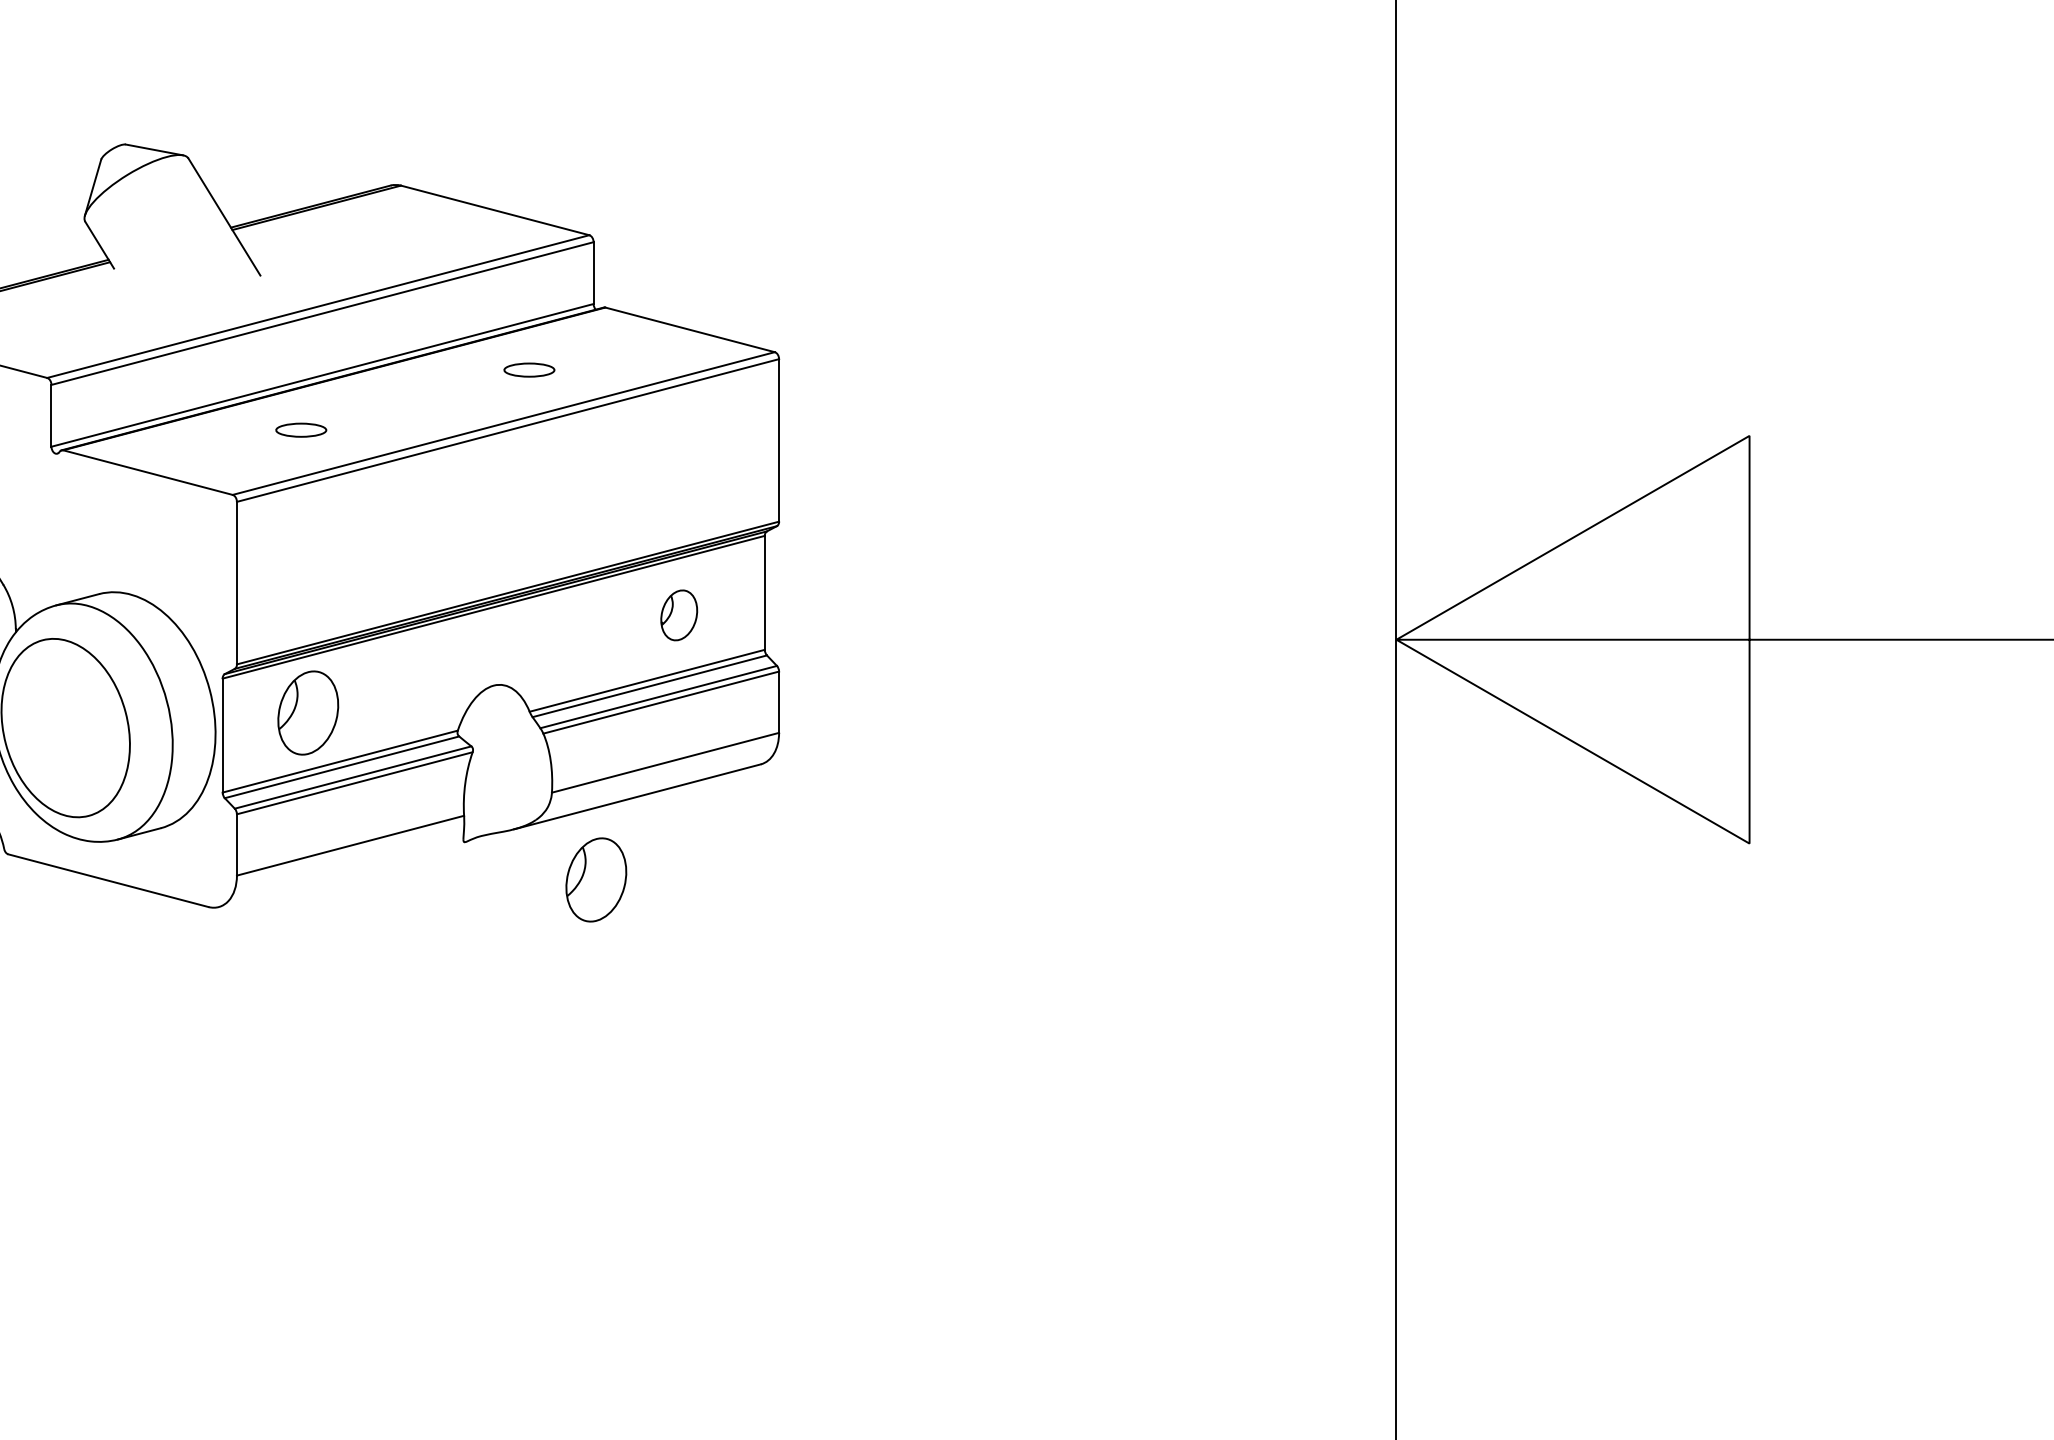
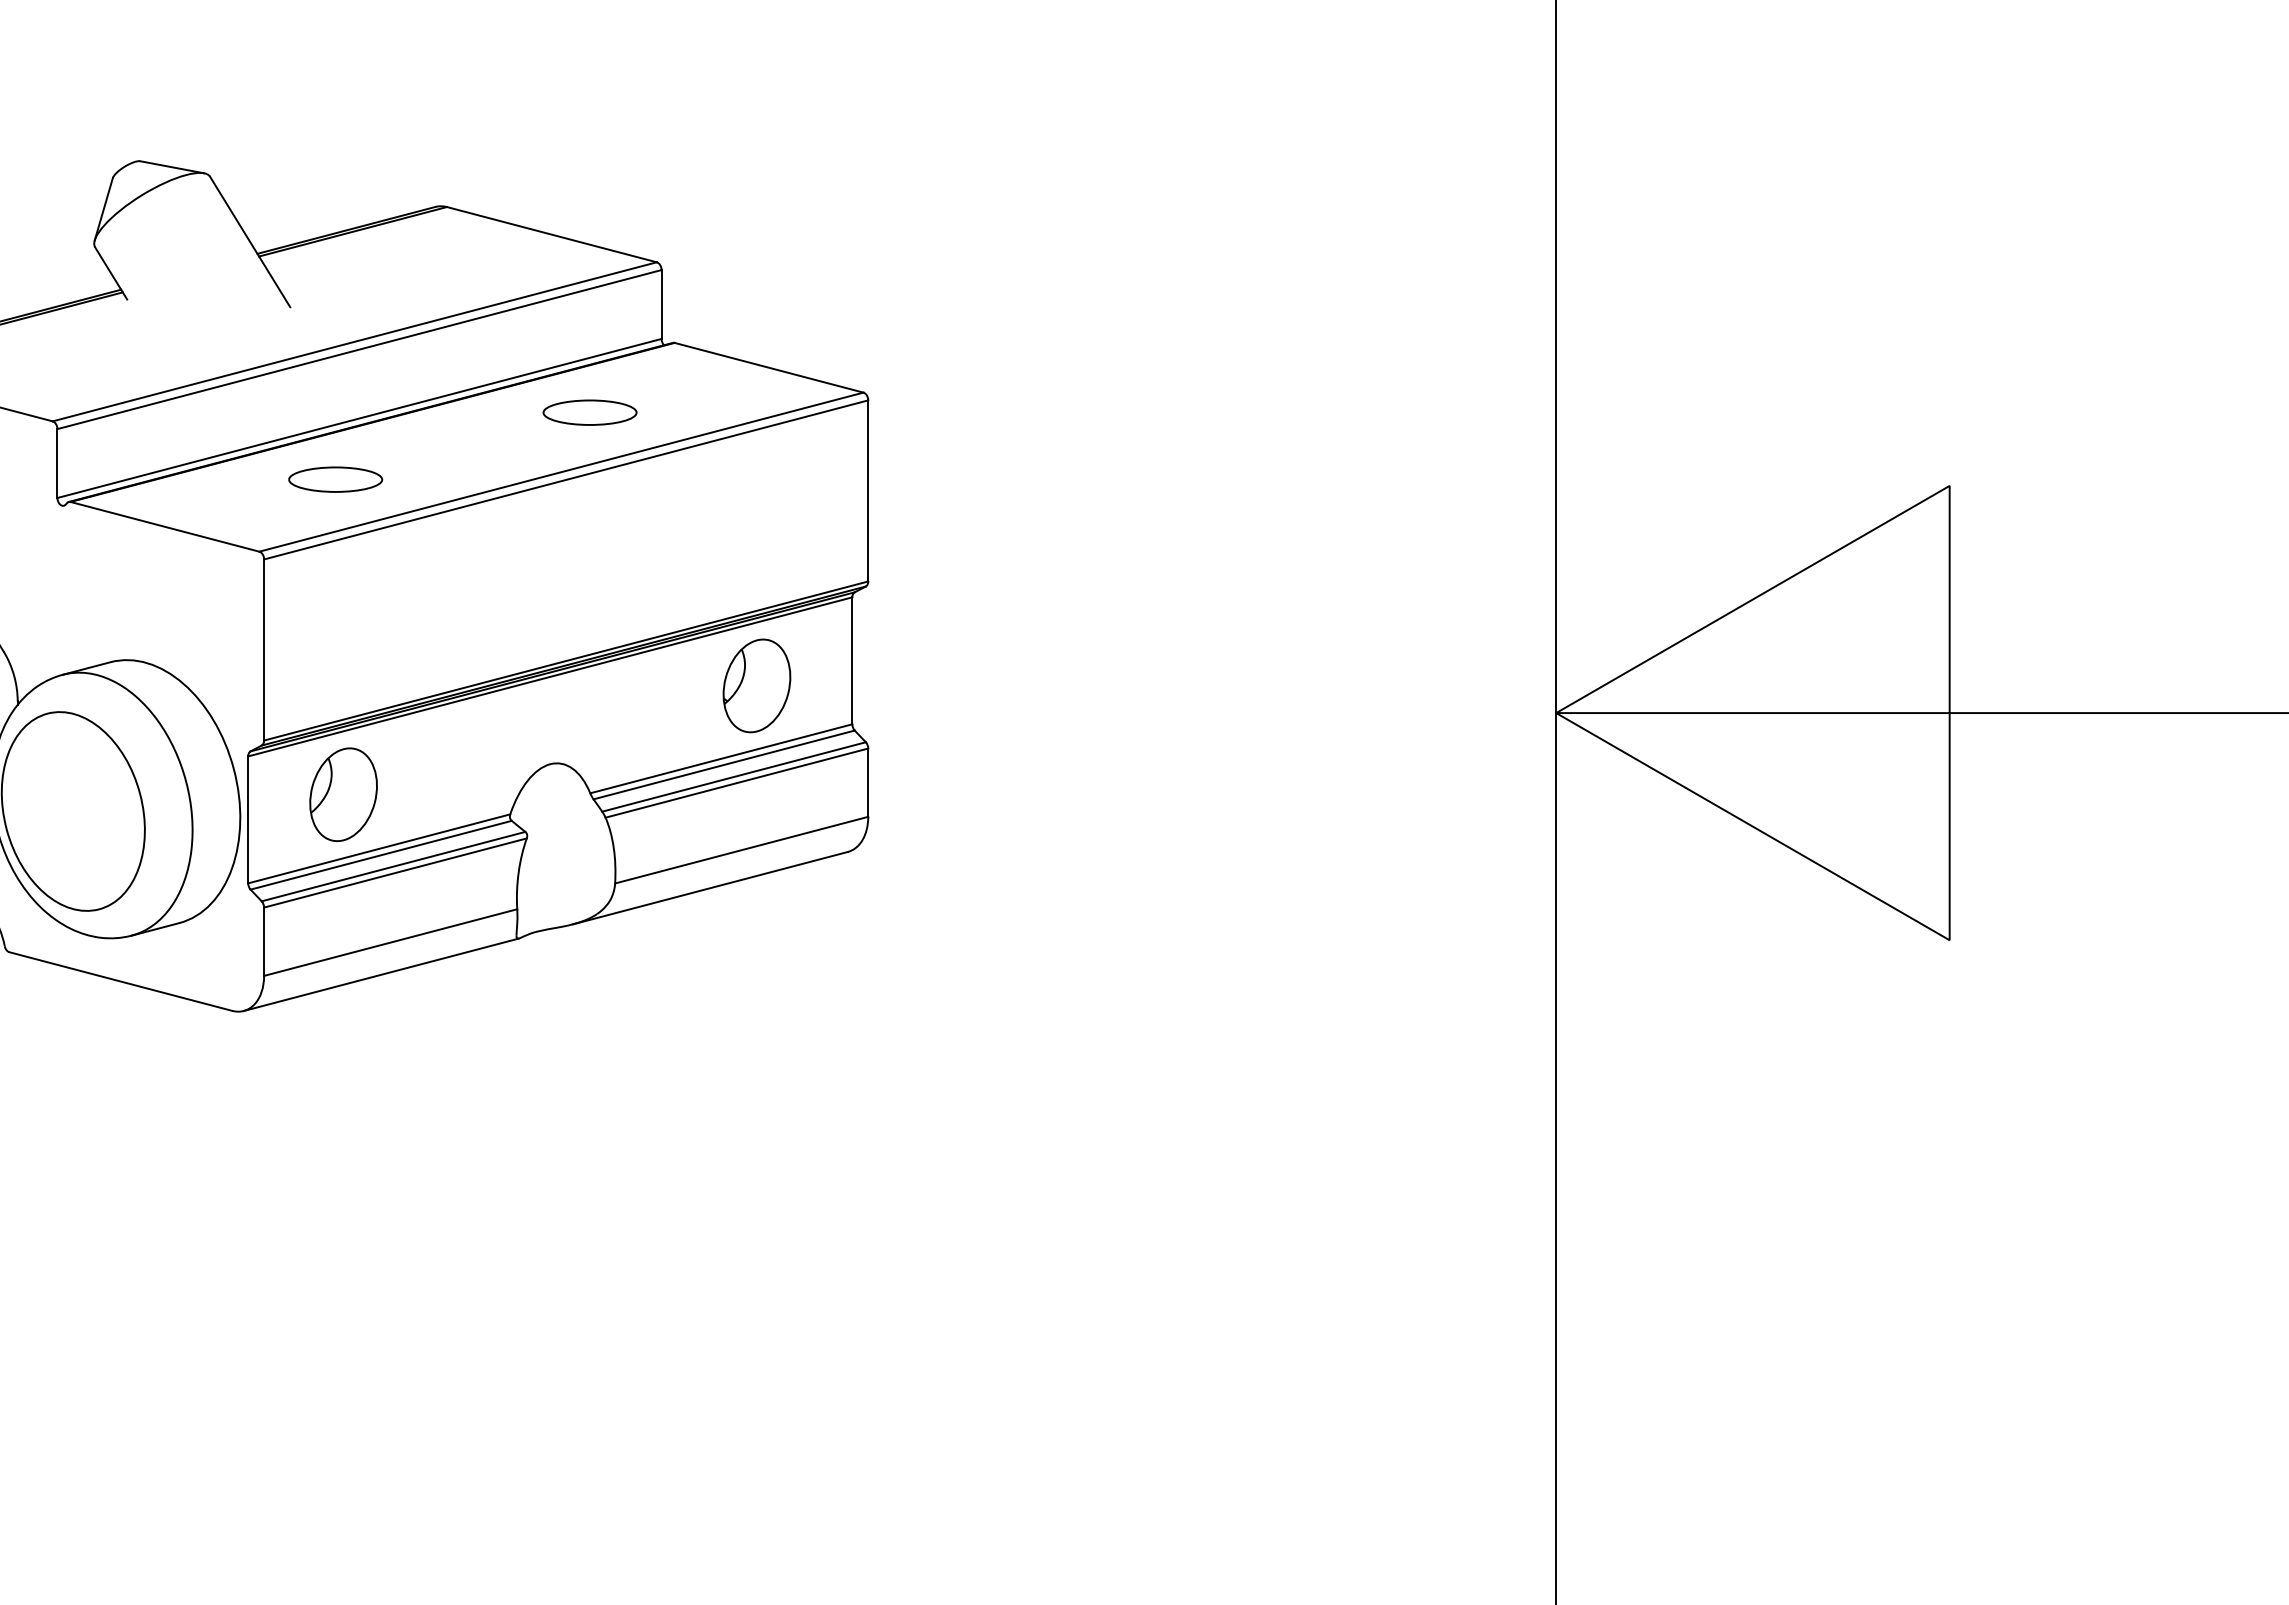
part: (528, 370) -> (589, 412), size x1.67
part: (301, 430) -> (335, 479), size x1.67
part: (678, 615) -> (756, 685), size x1.67
line: (341, 874) -> (380, 974), added
part: (596, 879) -> (664, 980), removed

